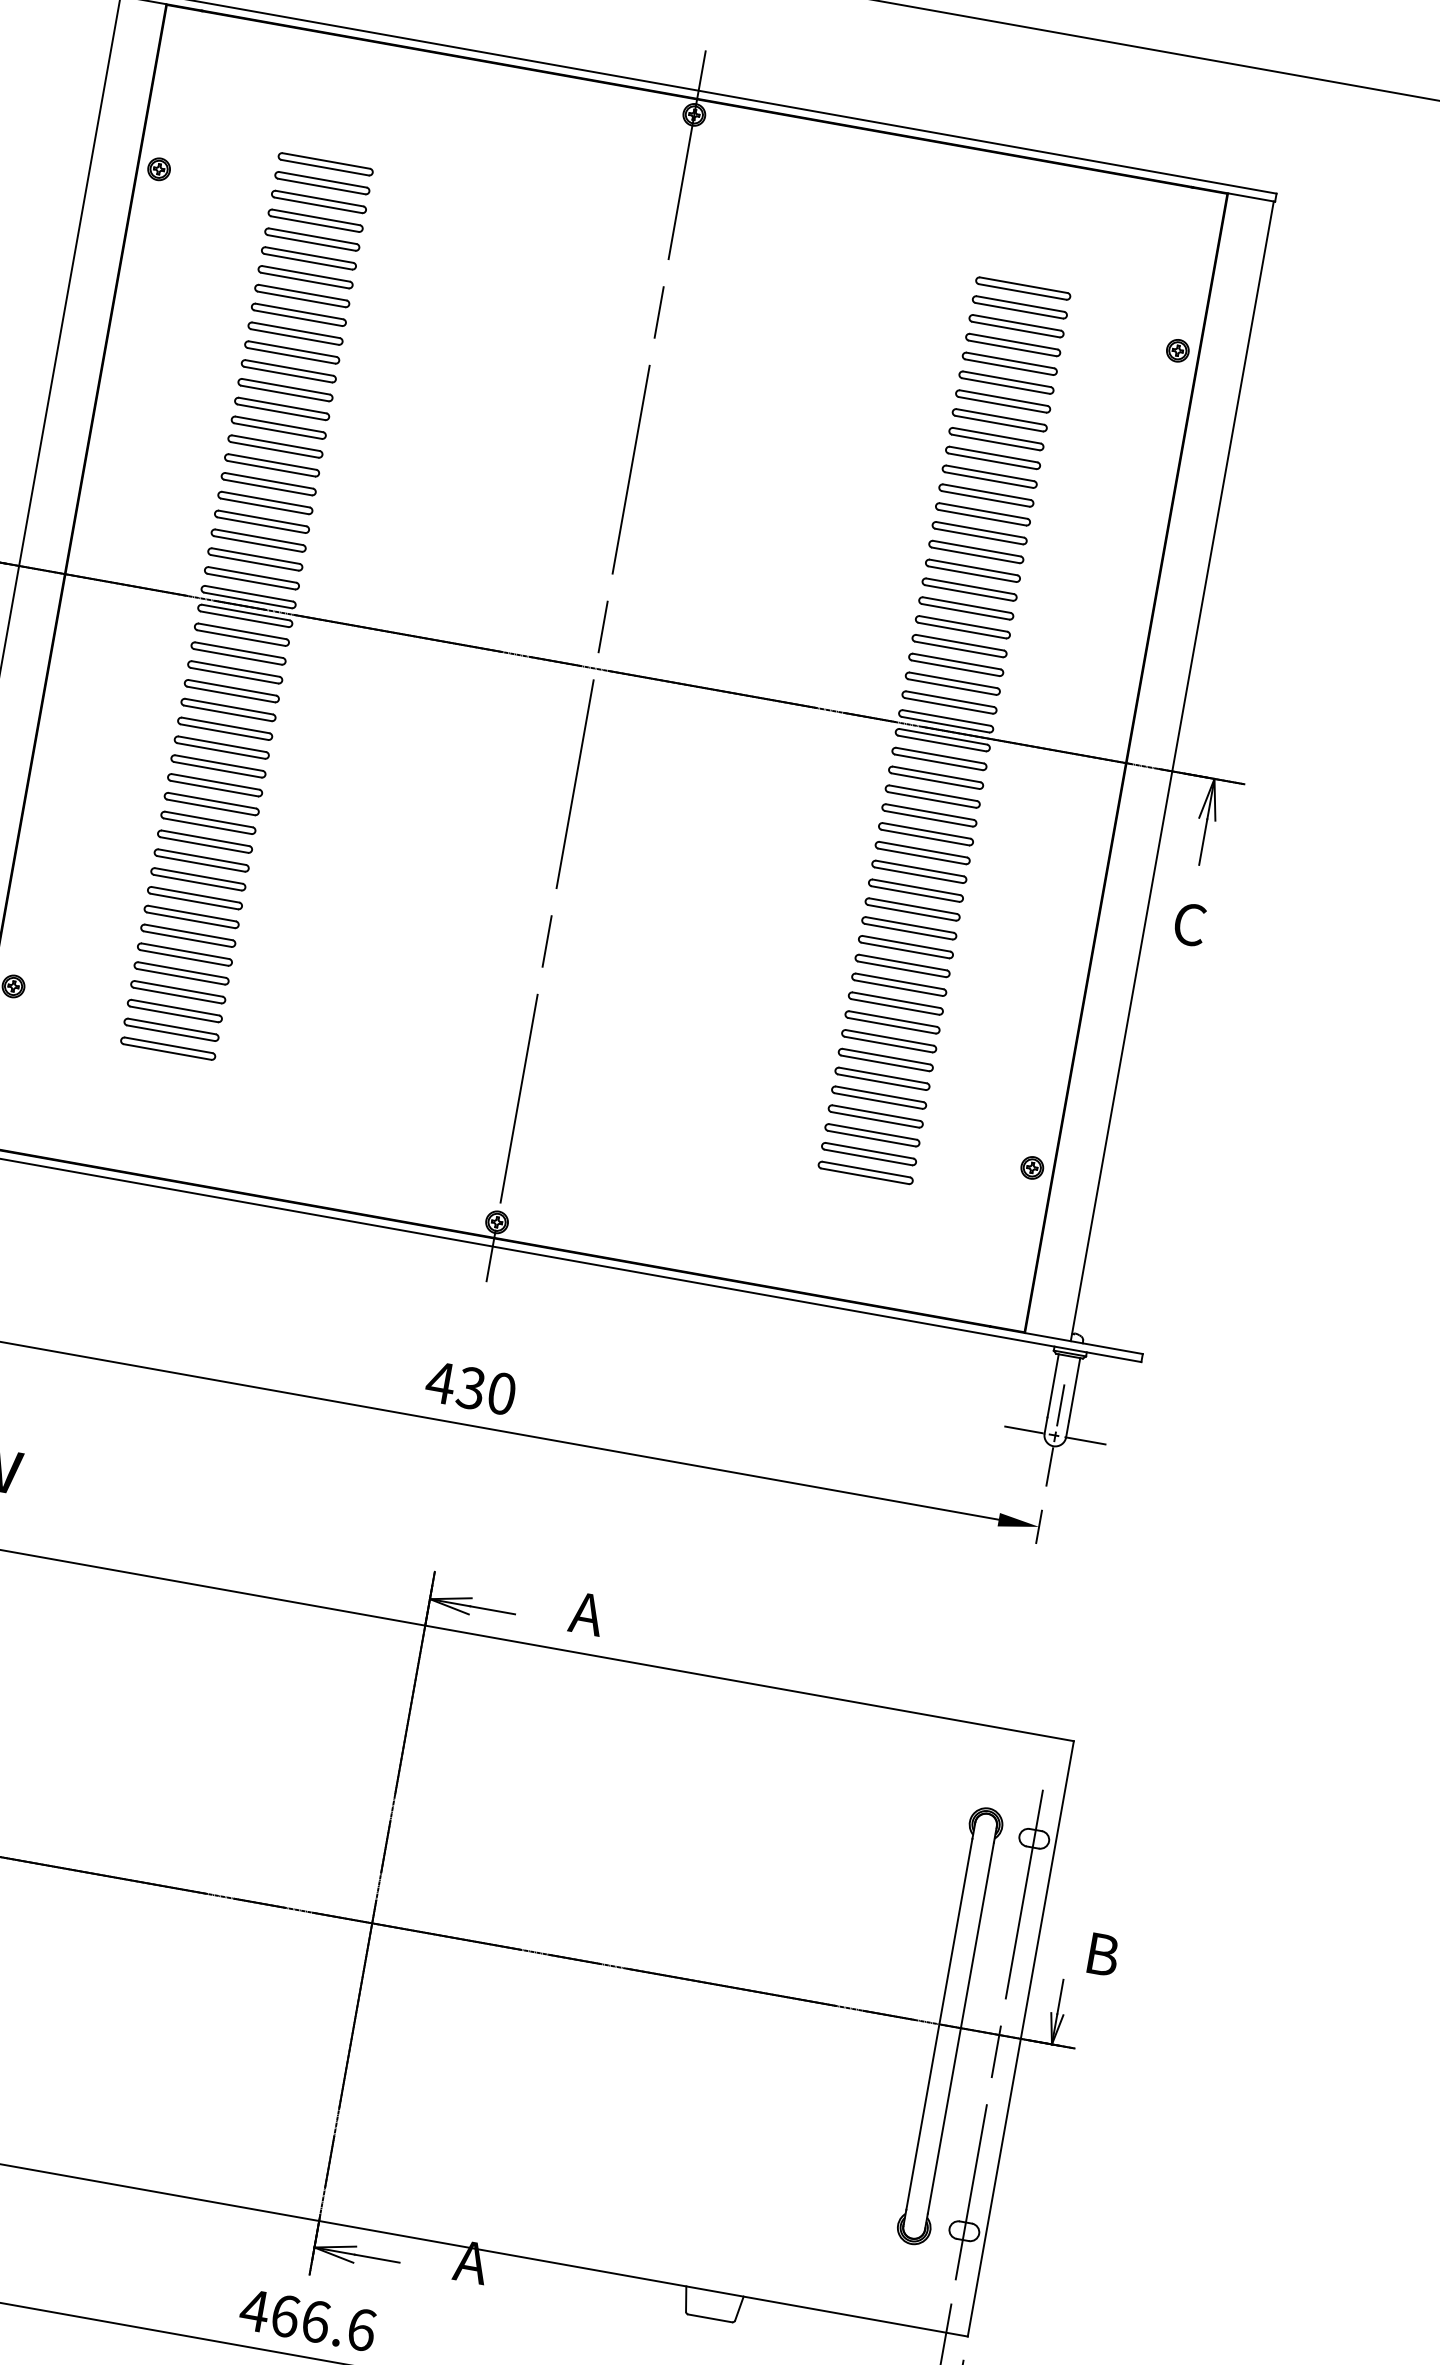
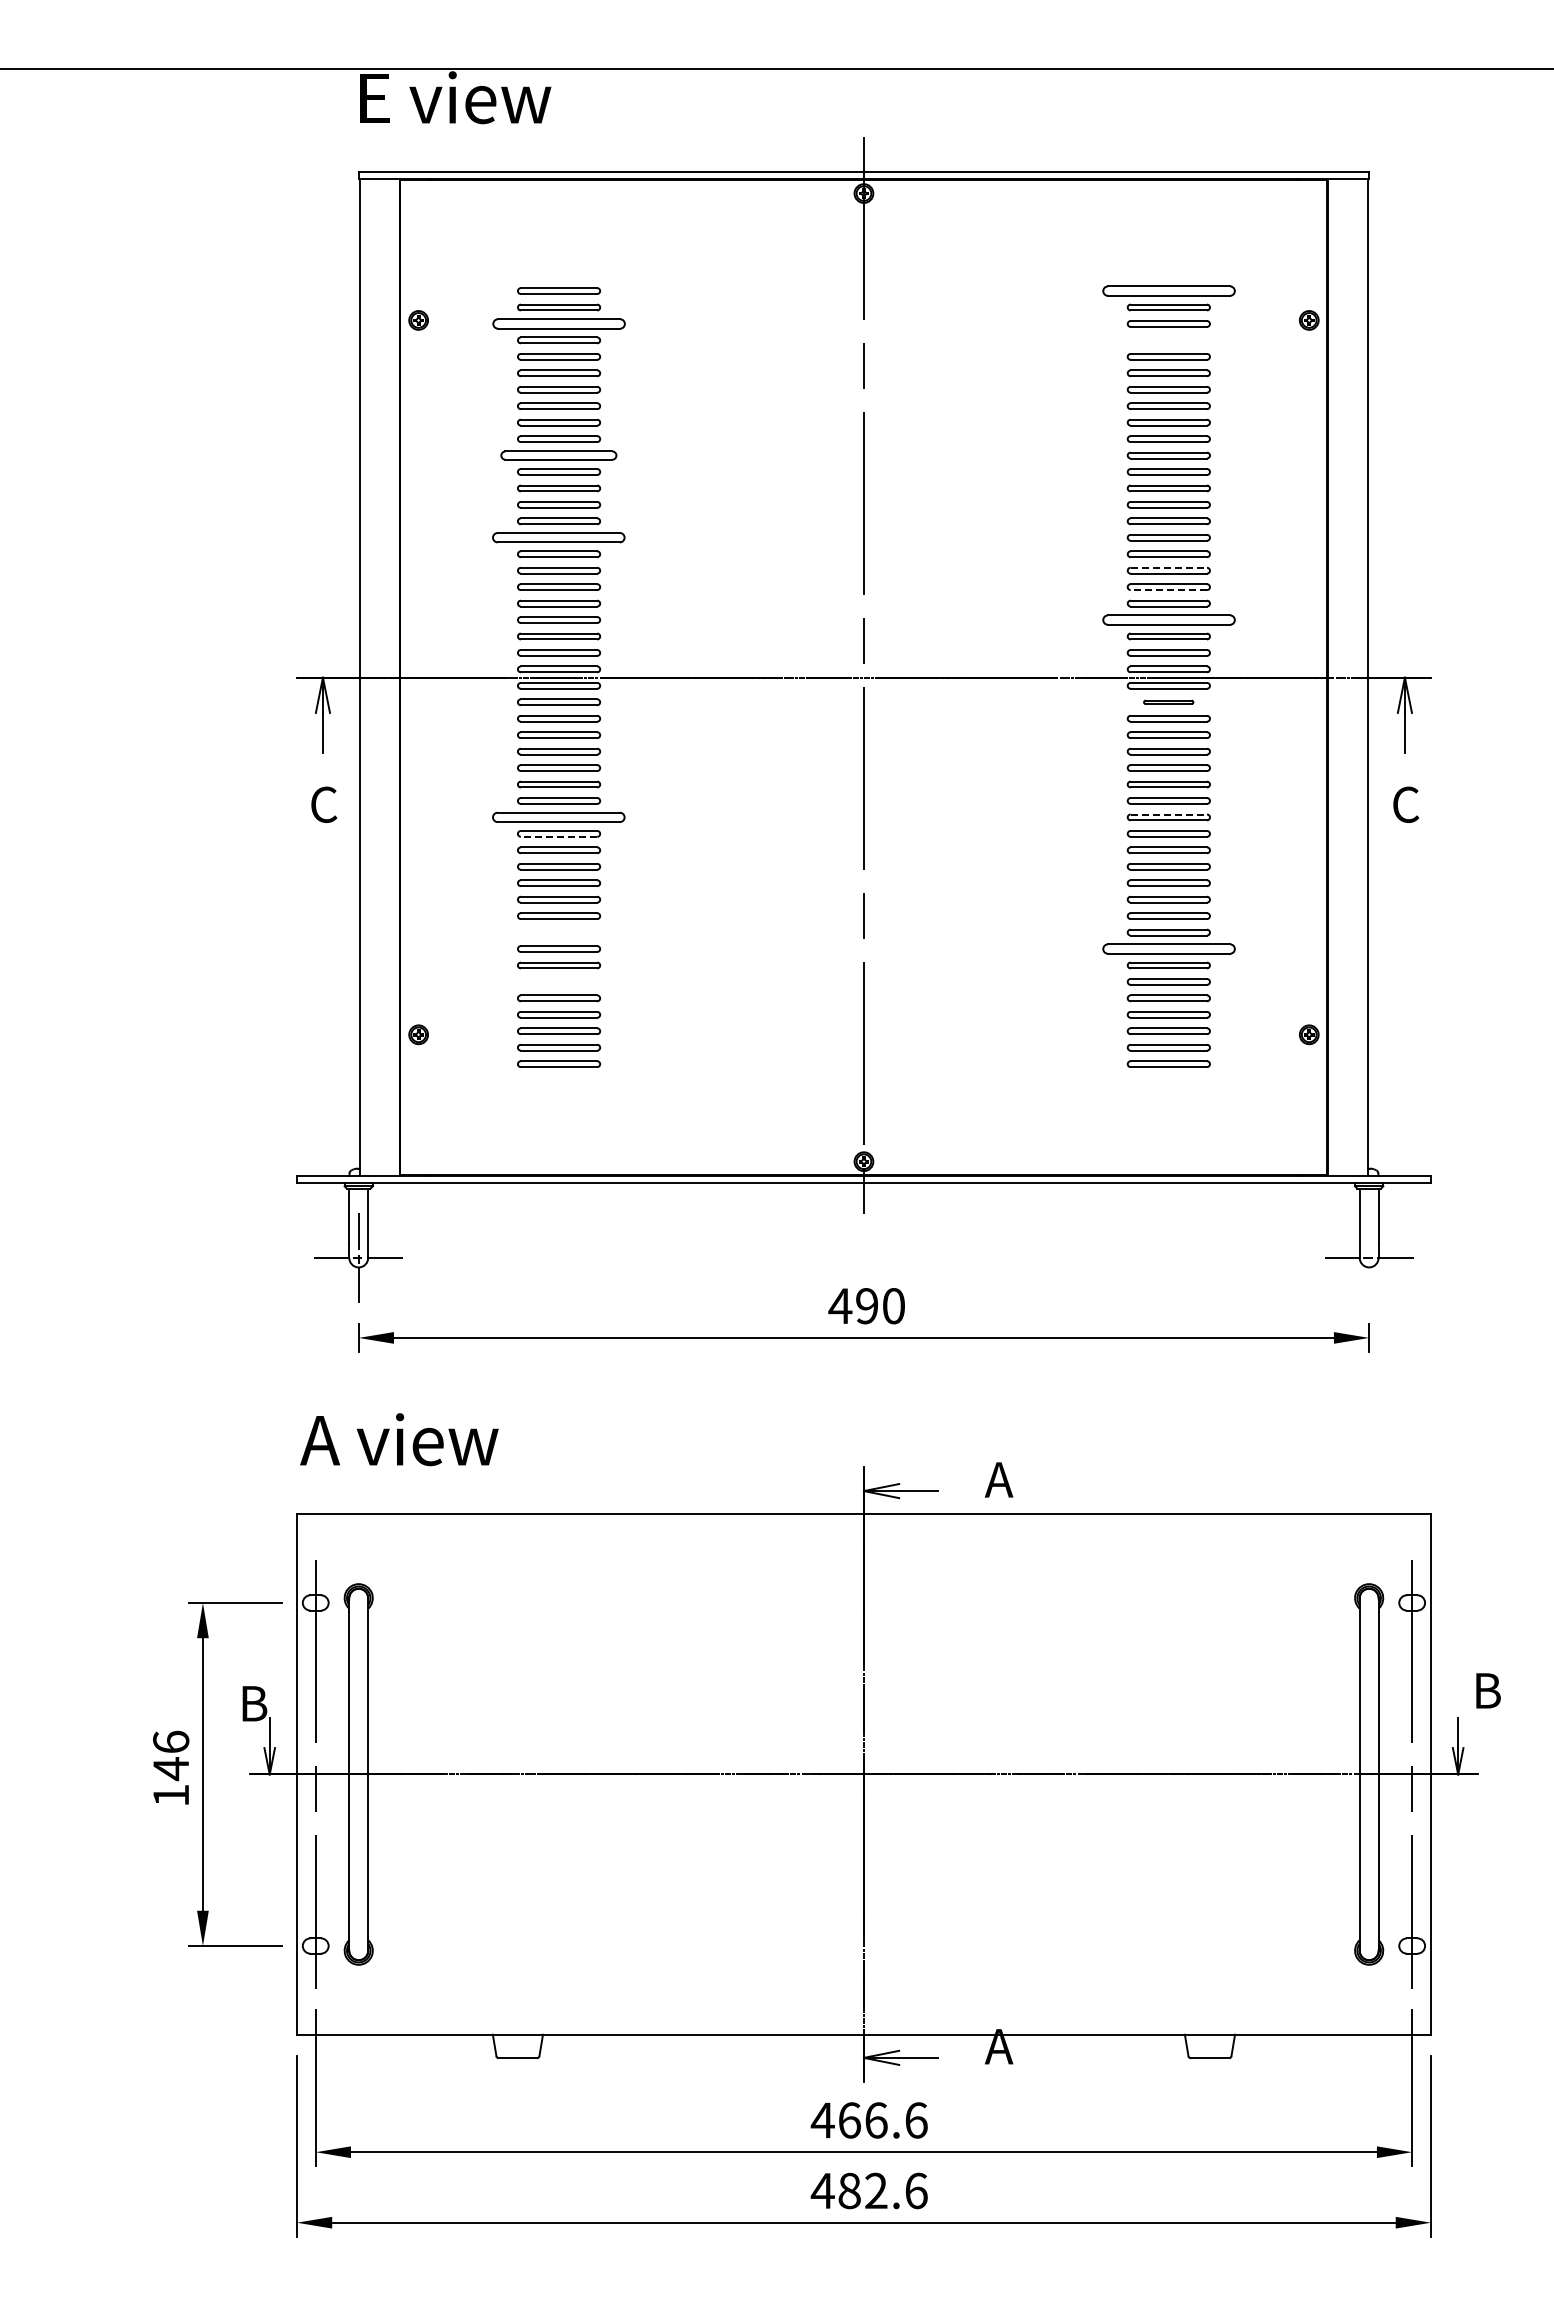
part: (318, 201) -> (558, 323), size x1.6
part: (1022, 287) -> (1168, 290), size x1.6
part: (1012, 345) -> (1168, 340), removed
part: (292, 352) -> (559, 455), size x1.4
part: (276, 446) -> (559, 537), size x1.6
line: (967, 604) -> (1169, 567), solid -> dashed
line: (961, 631) -> (1168, 590), solid -> dashed
part: (955, 664) -> (1168, 619), size x1.6
part: (939, 759) -> (1168, 702), size x0.6
part: (218, 766) -> (559, 817), size x1.6
line: (213, 788) -> (558, 836), solid -> dashed
line: (917, 887) -> (1169, 814), solid -> dashed
part: (195, 898) -> (559, 932), removed
part: (185, 954) -> (559, 981), removed
part: (888, 1040) -> (1168, 948), size x1.6
text: (470, 1388) -> (866, 1306), 430 -> 490
line: (1055, 1434) -> (1369, 1257), removed

